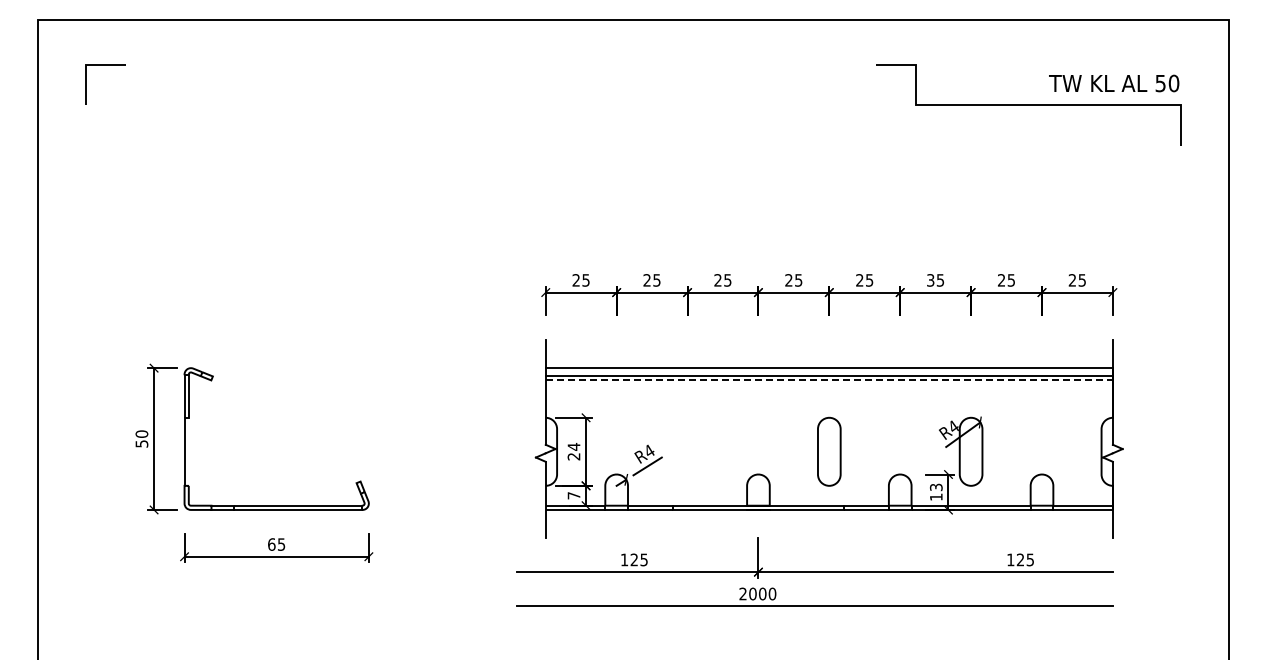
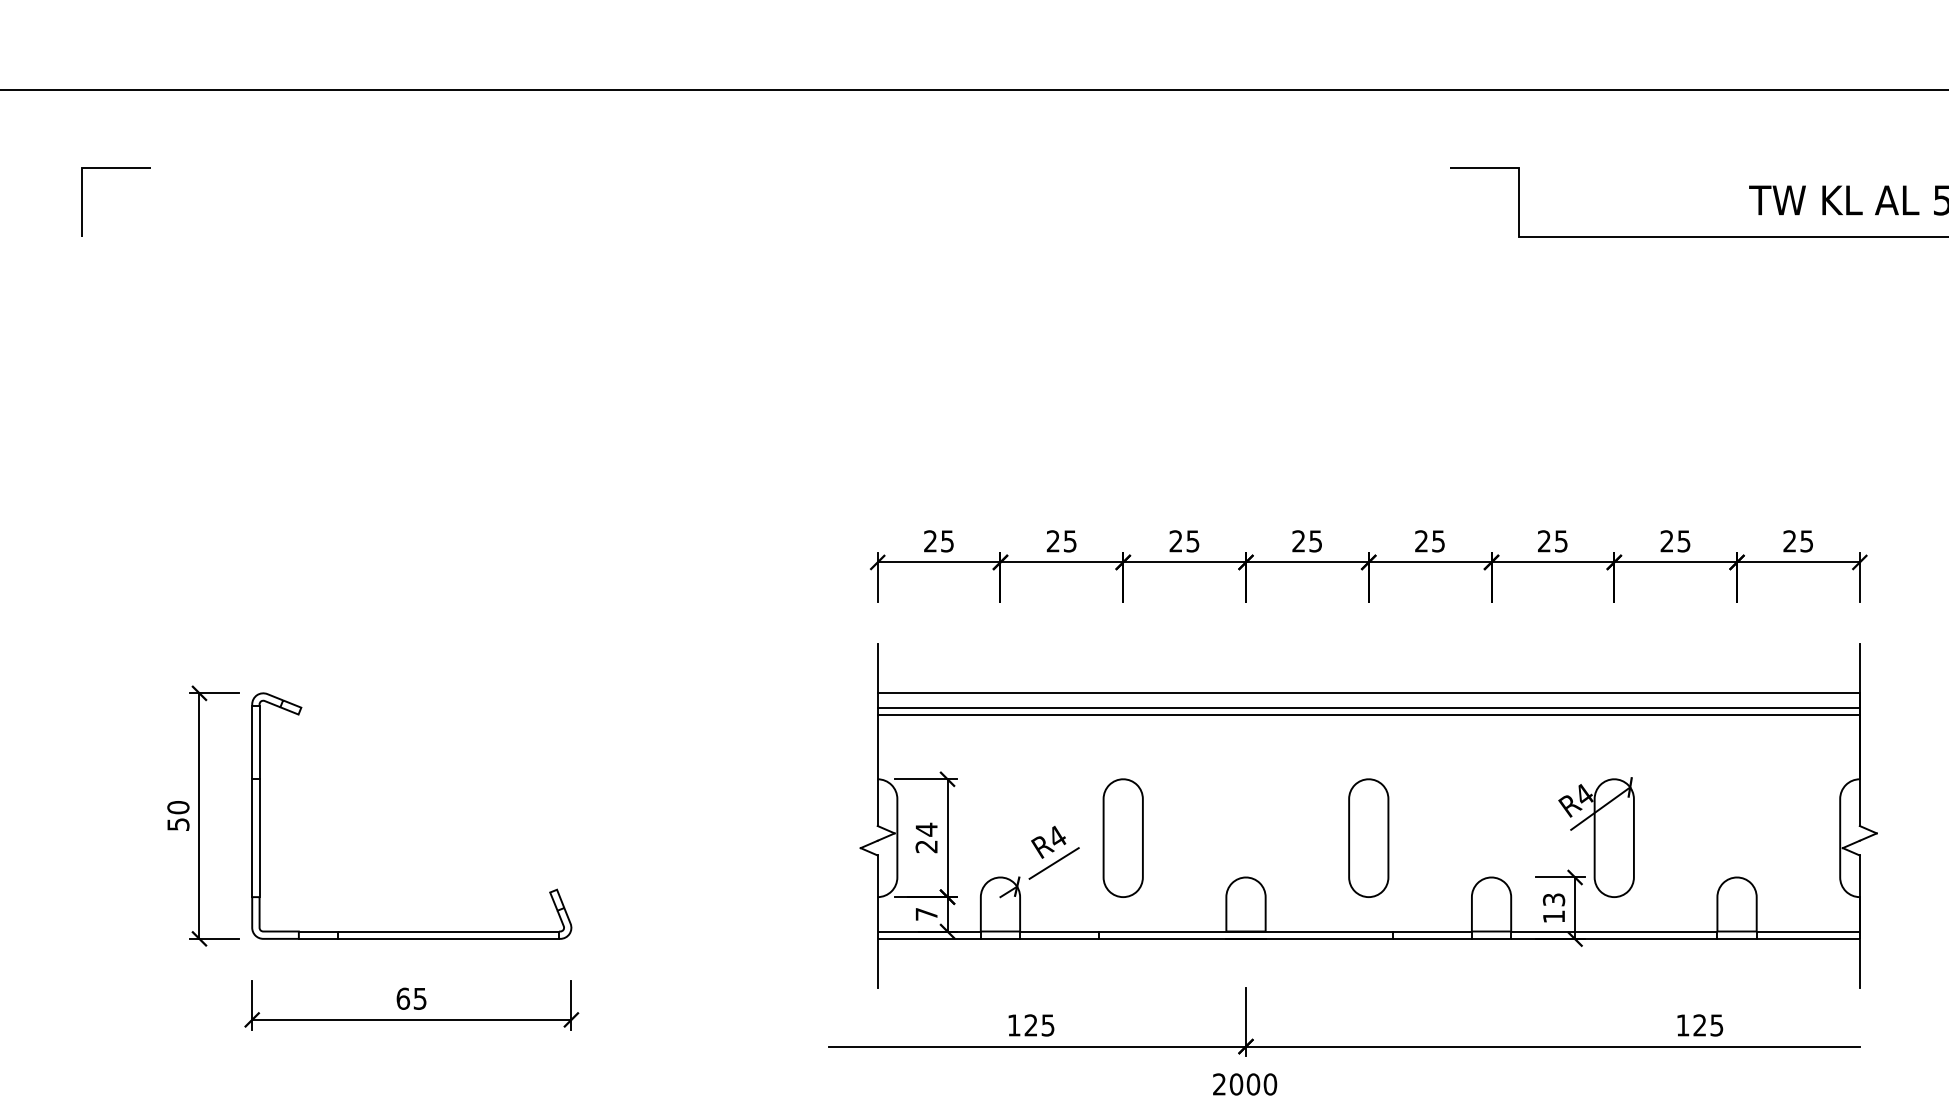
text: (930, 280) -> (1543, 541), 35 -> 25
line: (829, 380) -> (1369, 714), dashed -> solid
line: (188, 451) -> (259, 837), added
part: (687, 451) -> (1123, 837), added

